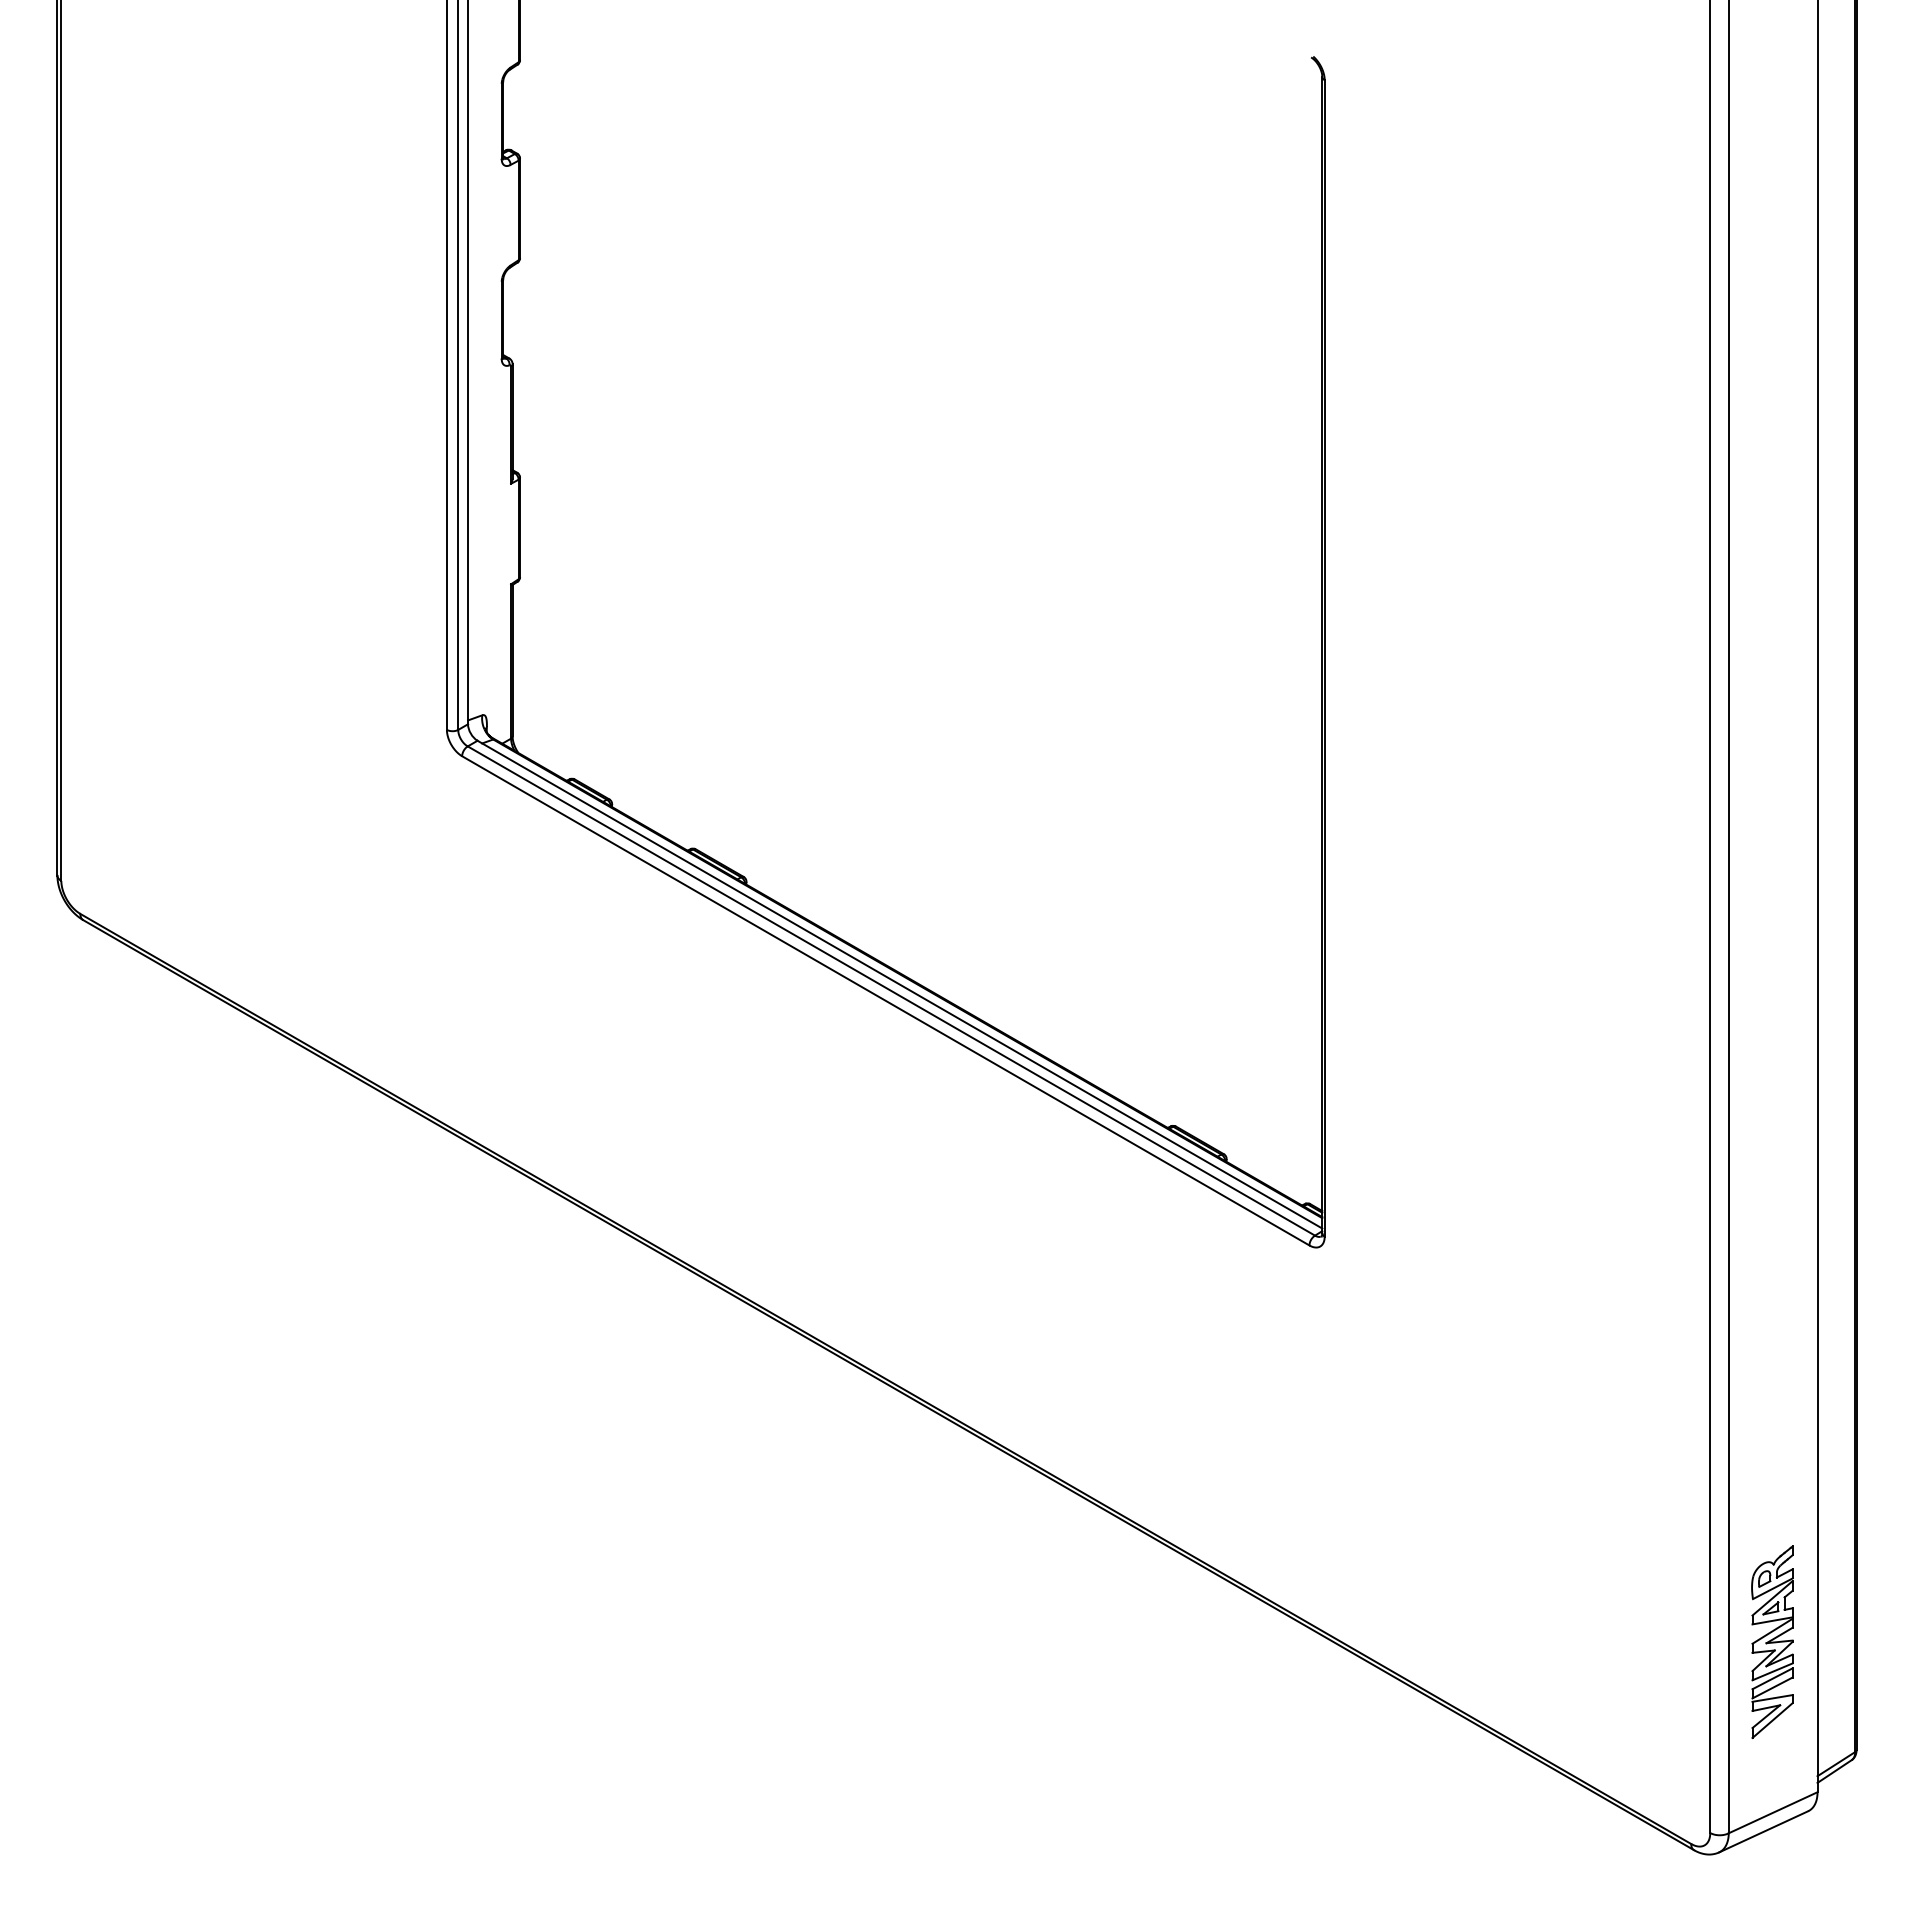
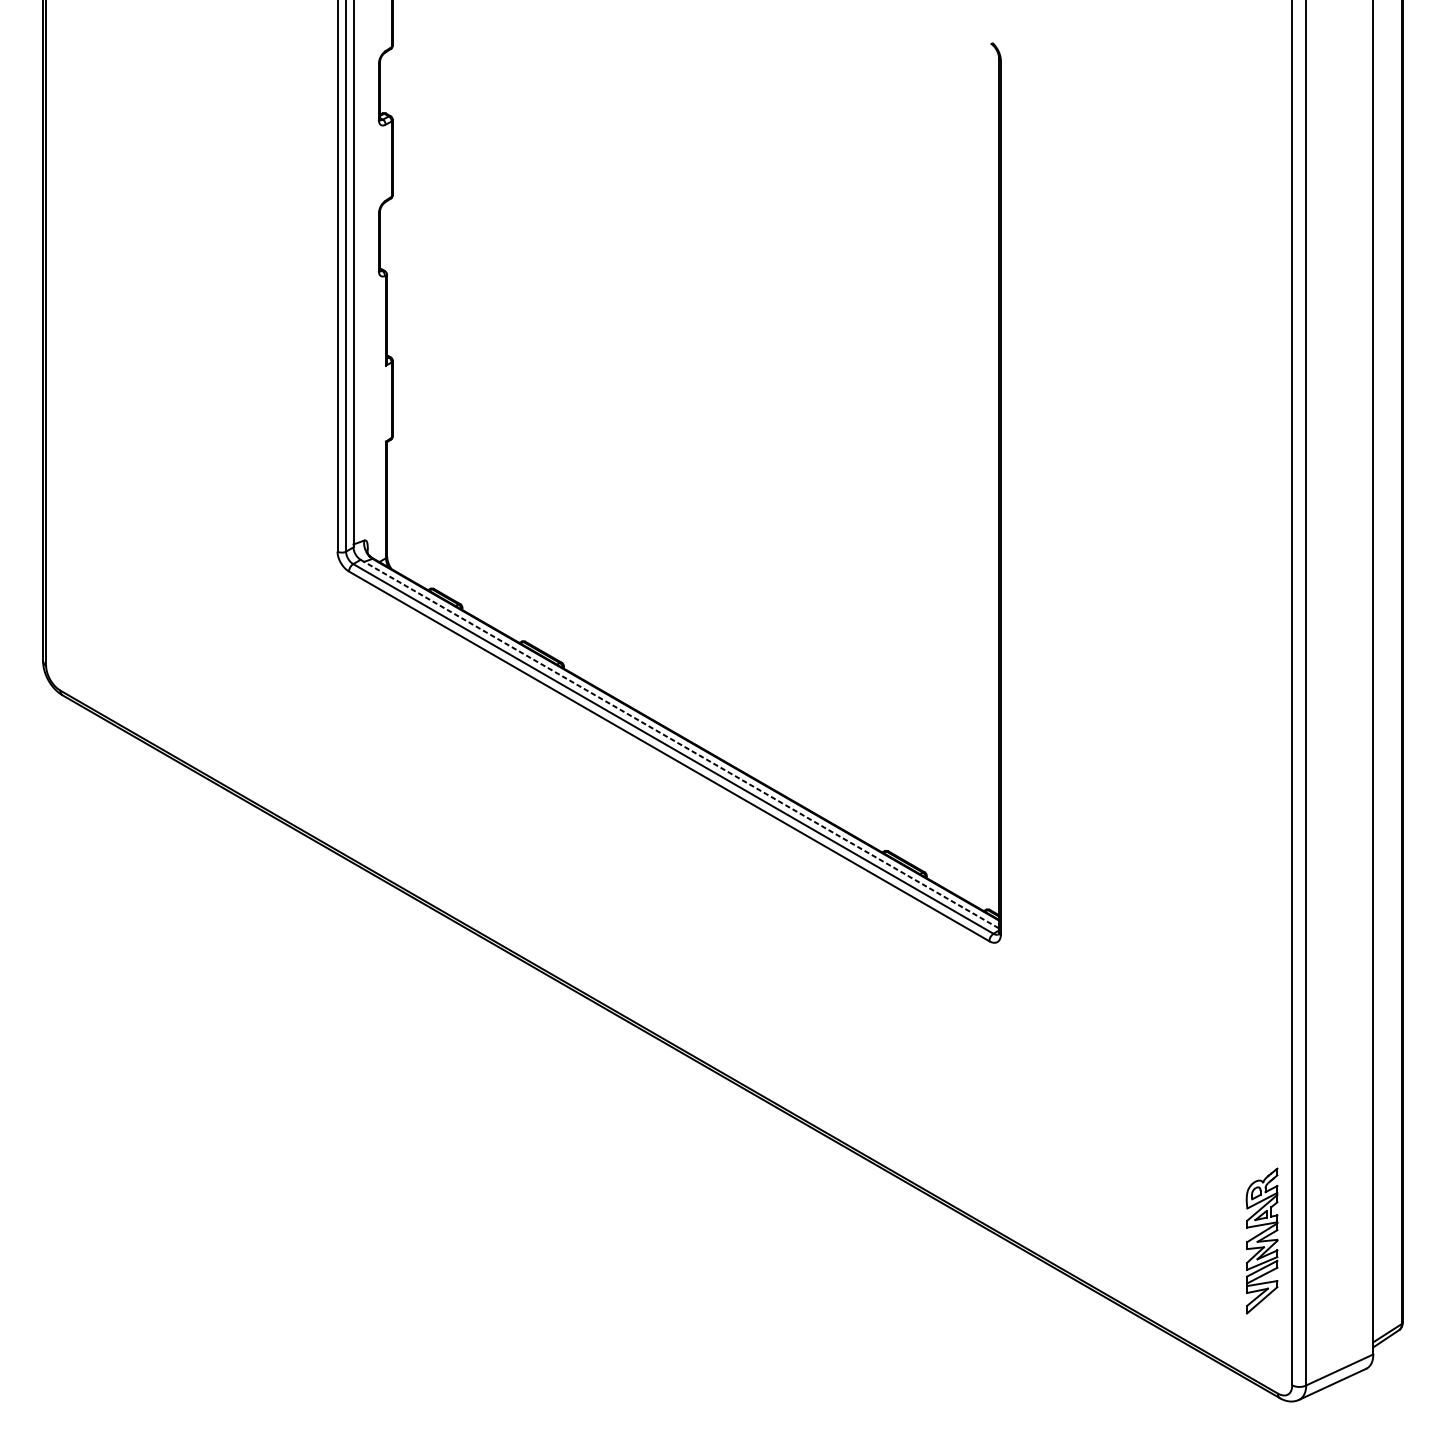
line: (899, 984) -> (679, 744), solid -> dashed
part: (1772, 1642) -> (1262, 1241), moved

